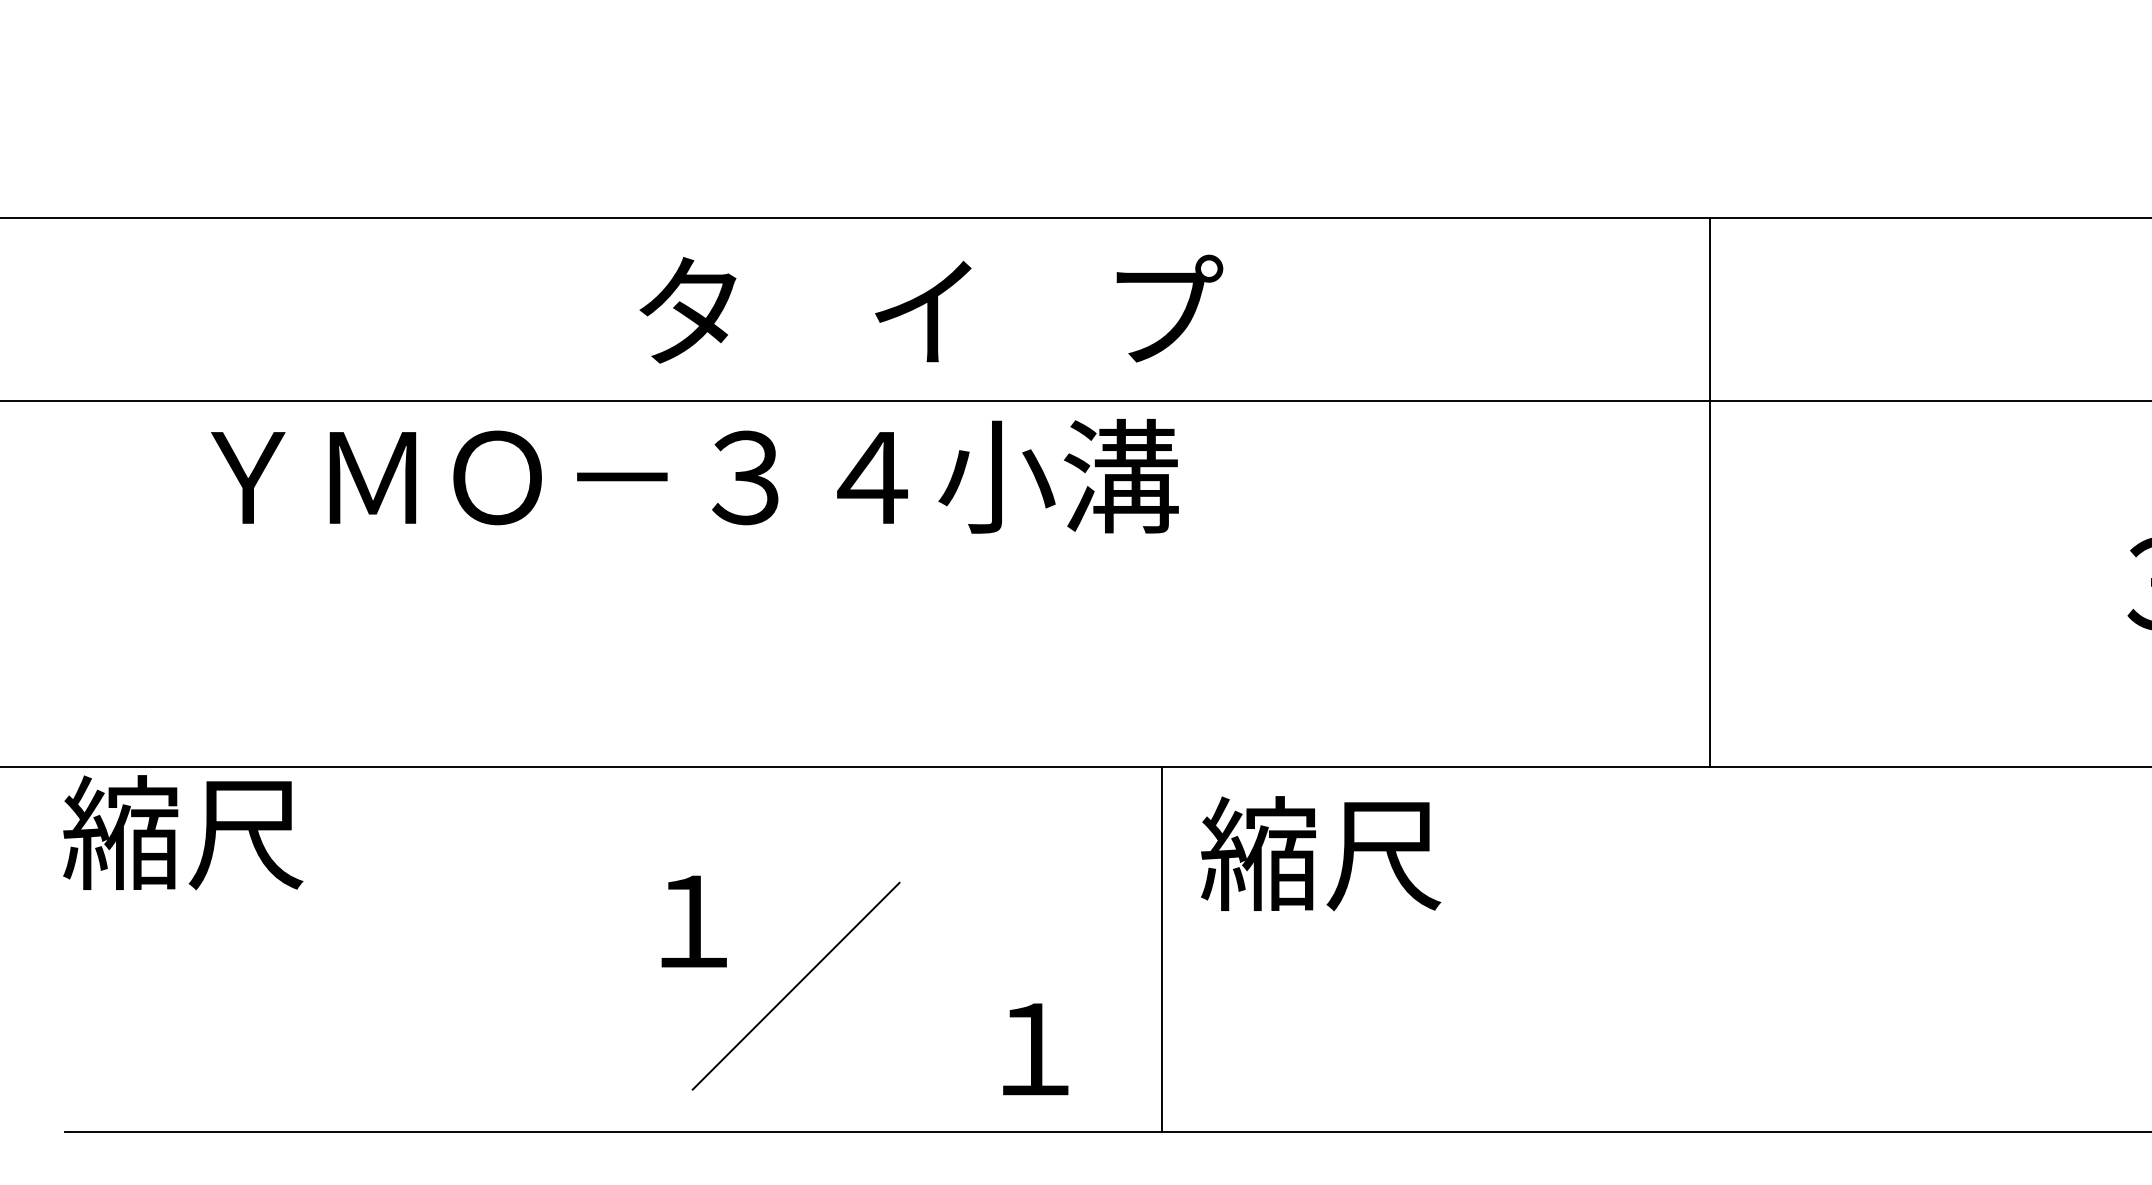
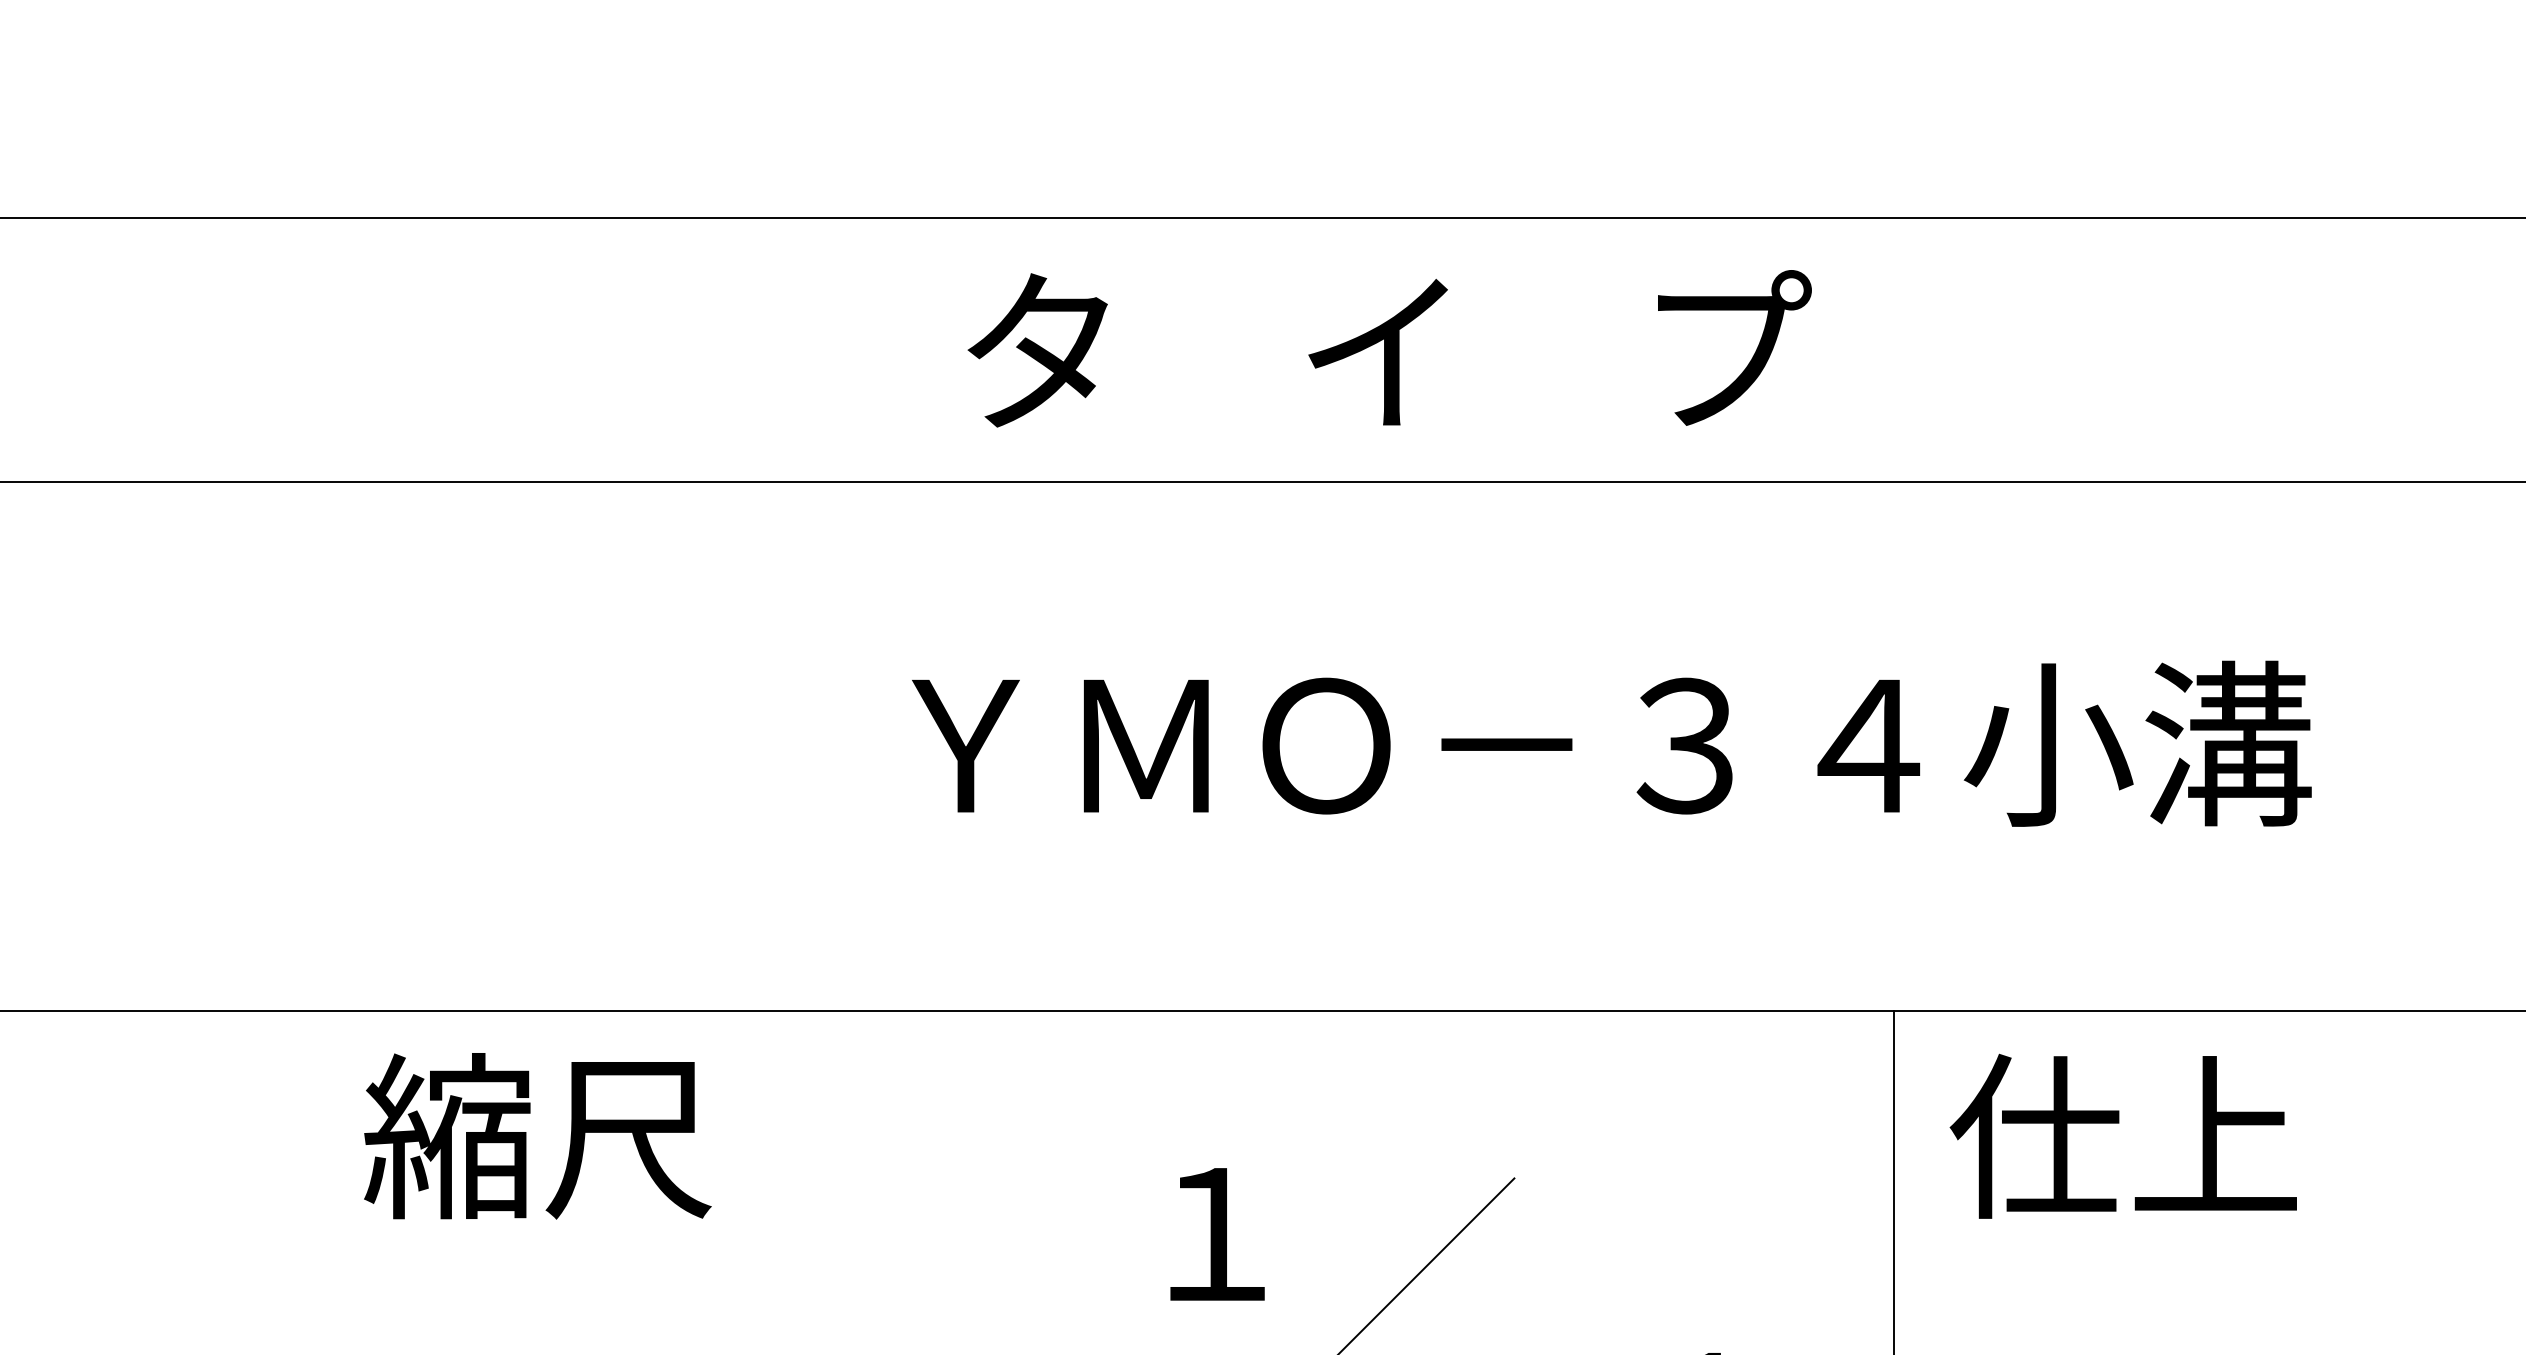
text: (931, 308) -> (1389, 347), moved
text: (694, 476) -> (1611, 744), moved
text: (183, 832) -> (538, 1135), moved
text: (1320, 853) -> (2123, 1135), 縮尺 -> 仕上

